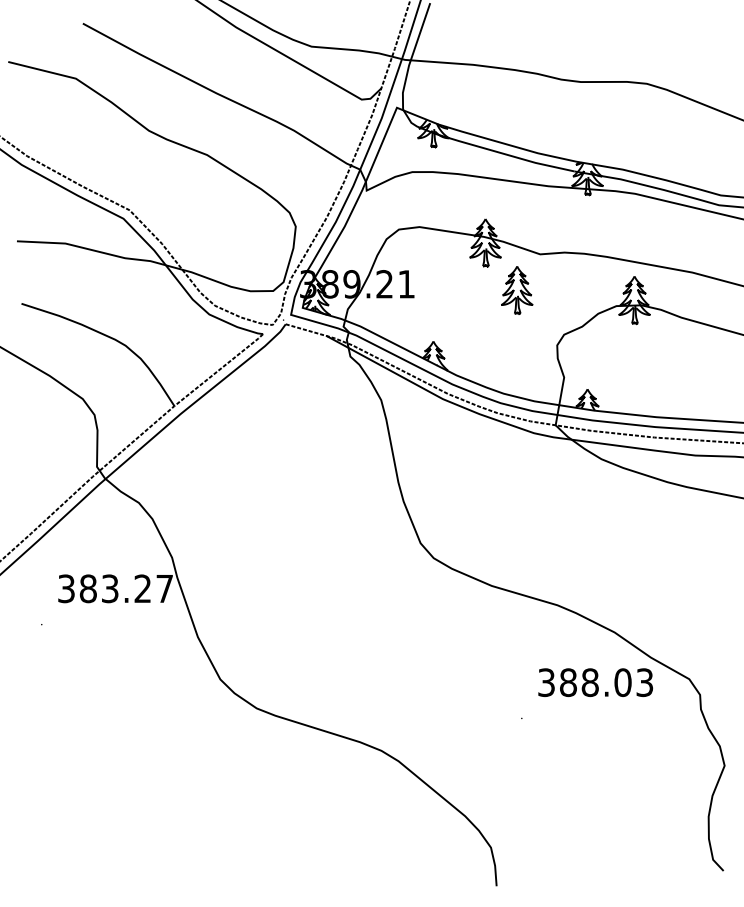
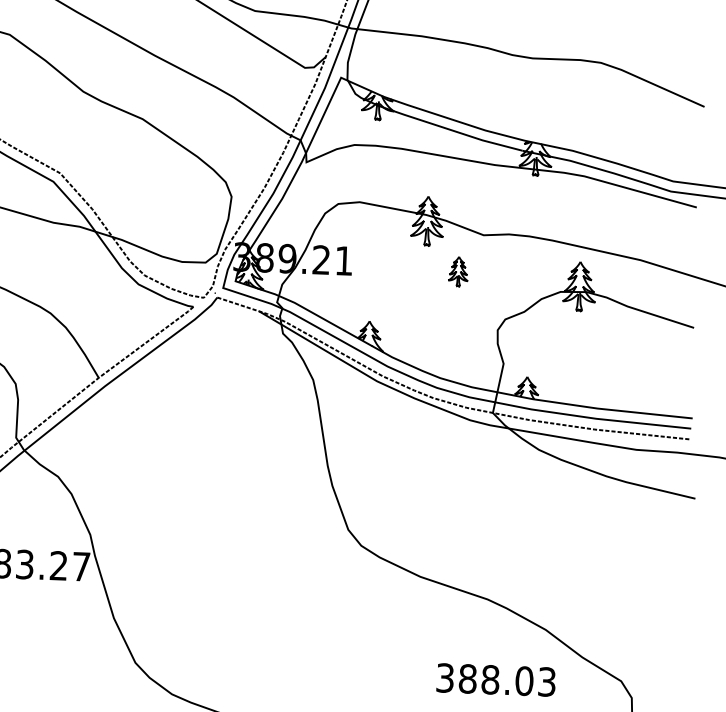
part: (517, 290) -> (458, 271), size x0.6
text: (595, 682) -> (495, 679), moved

